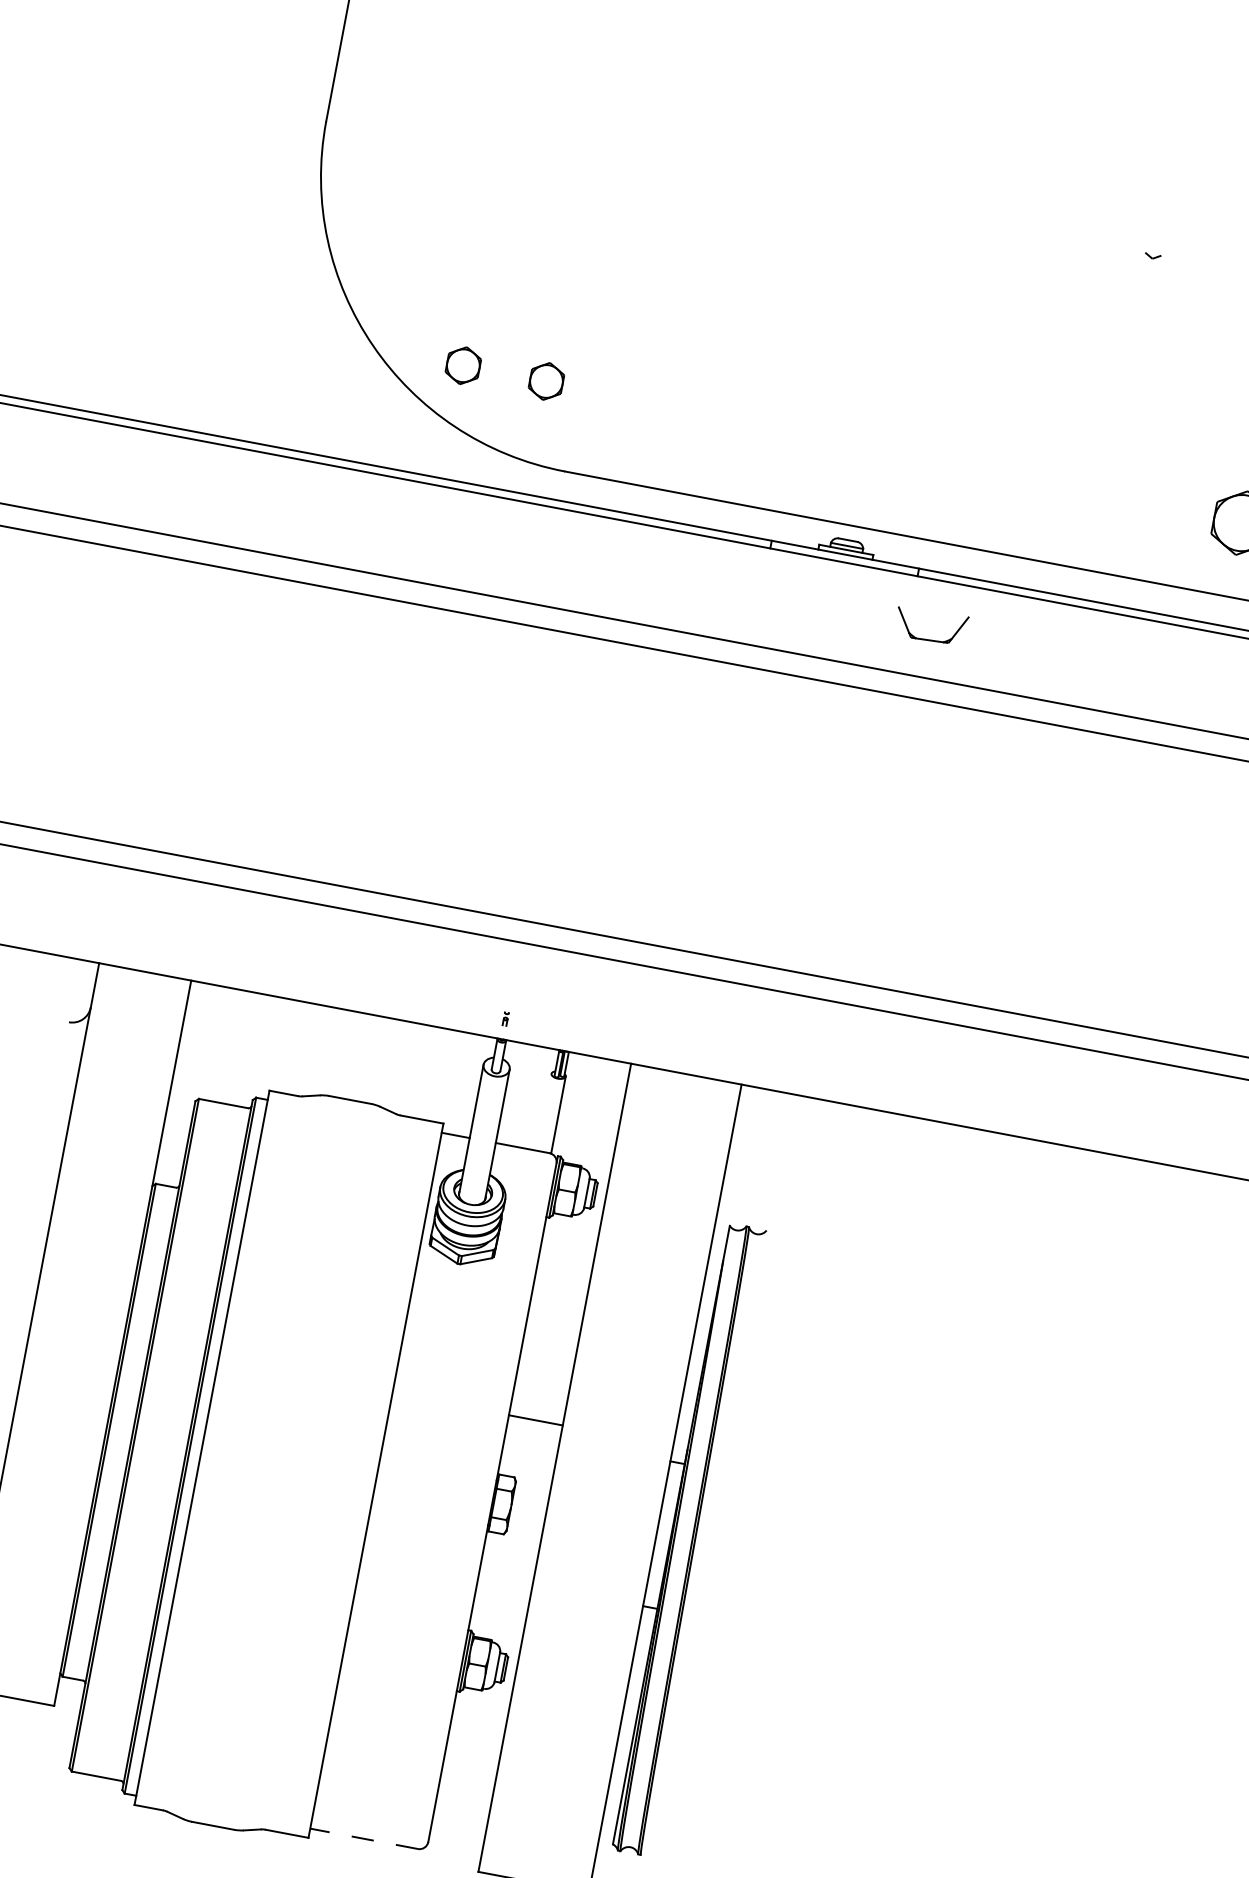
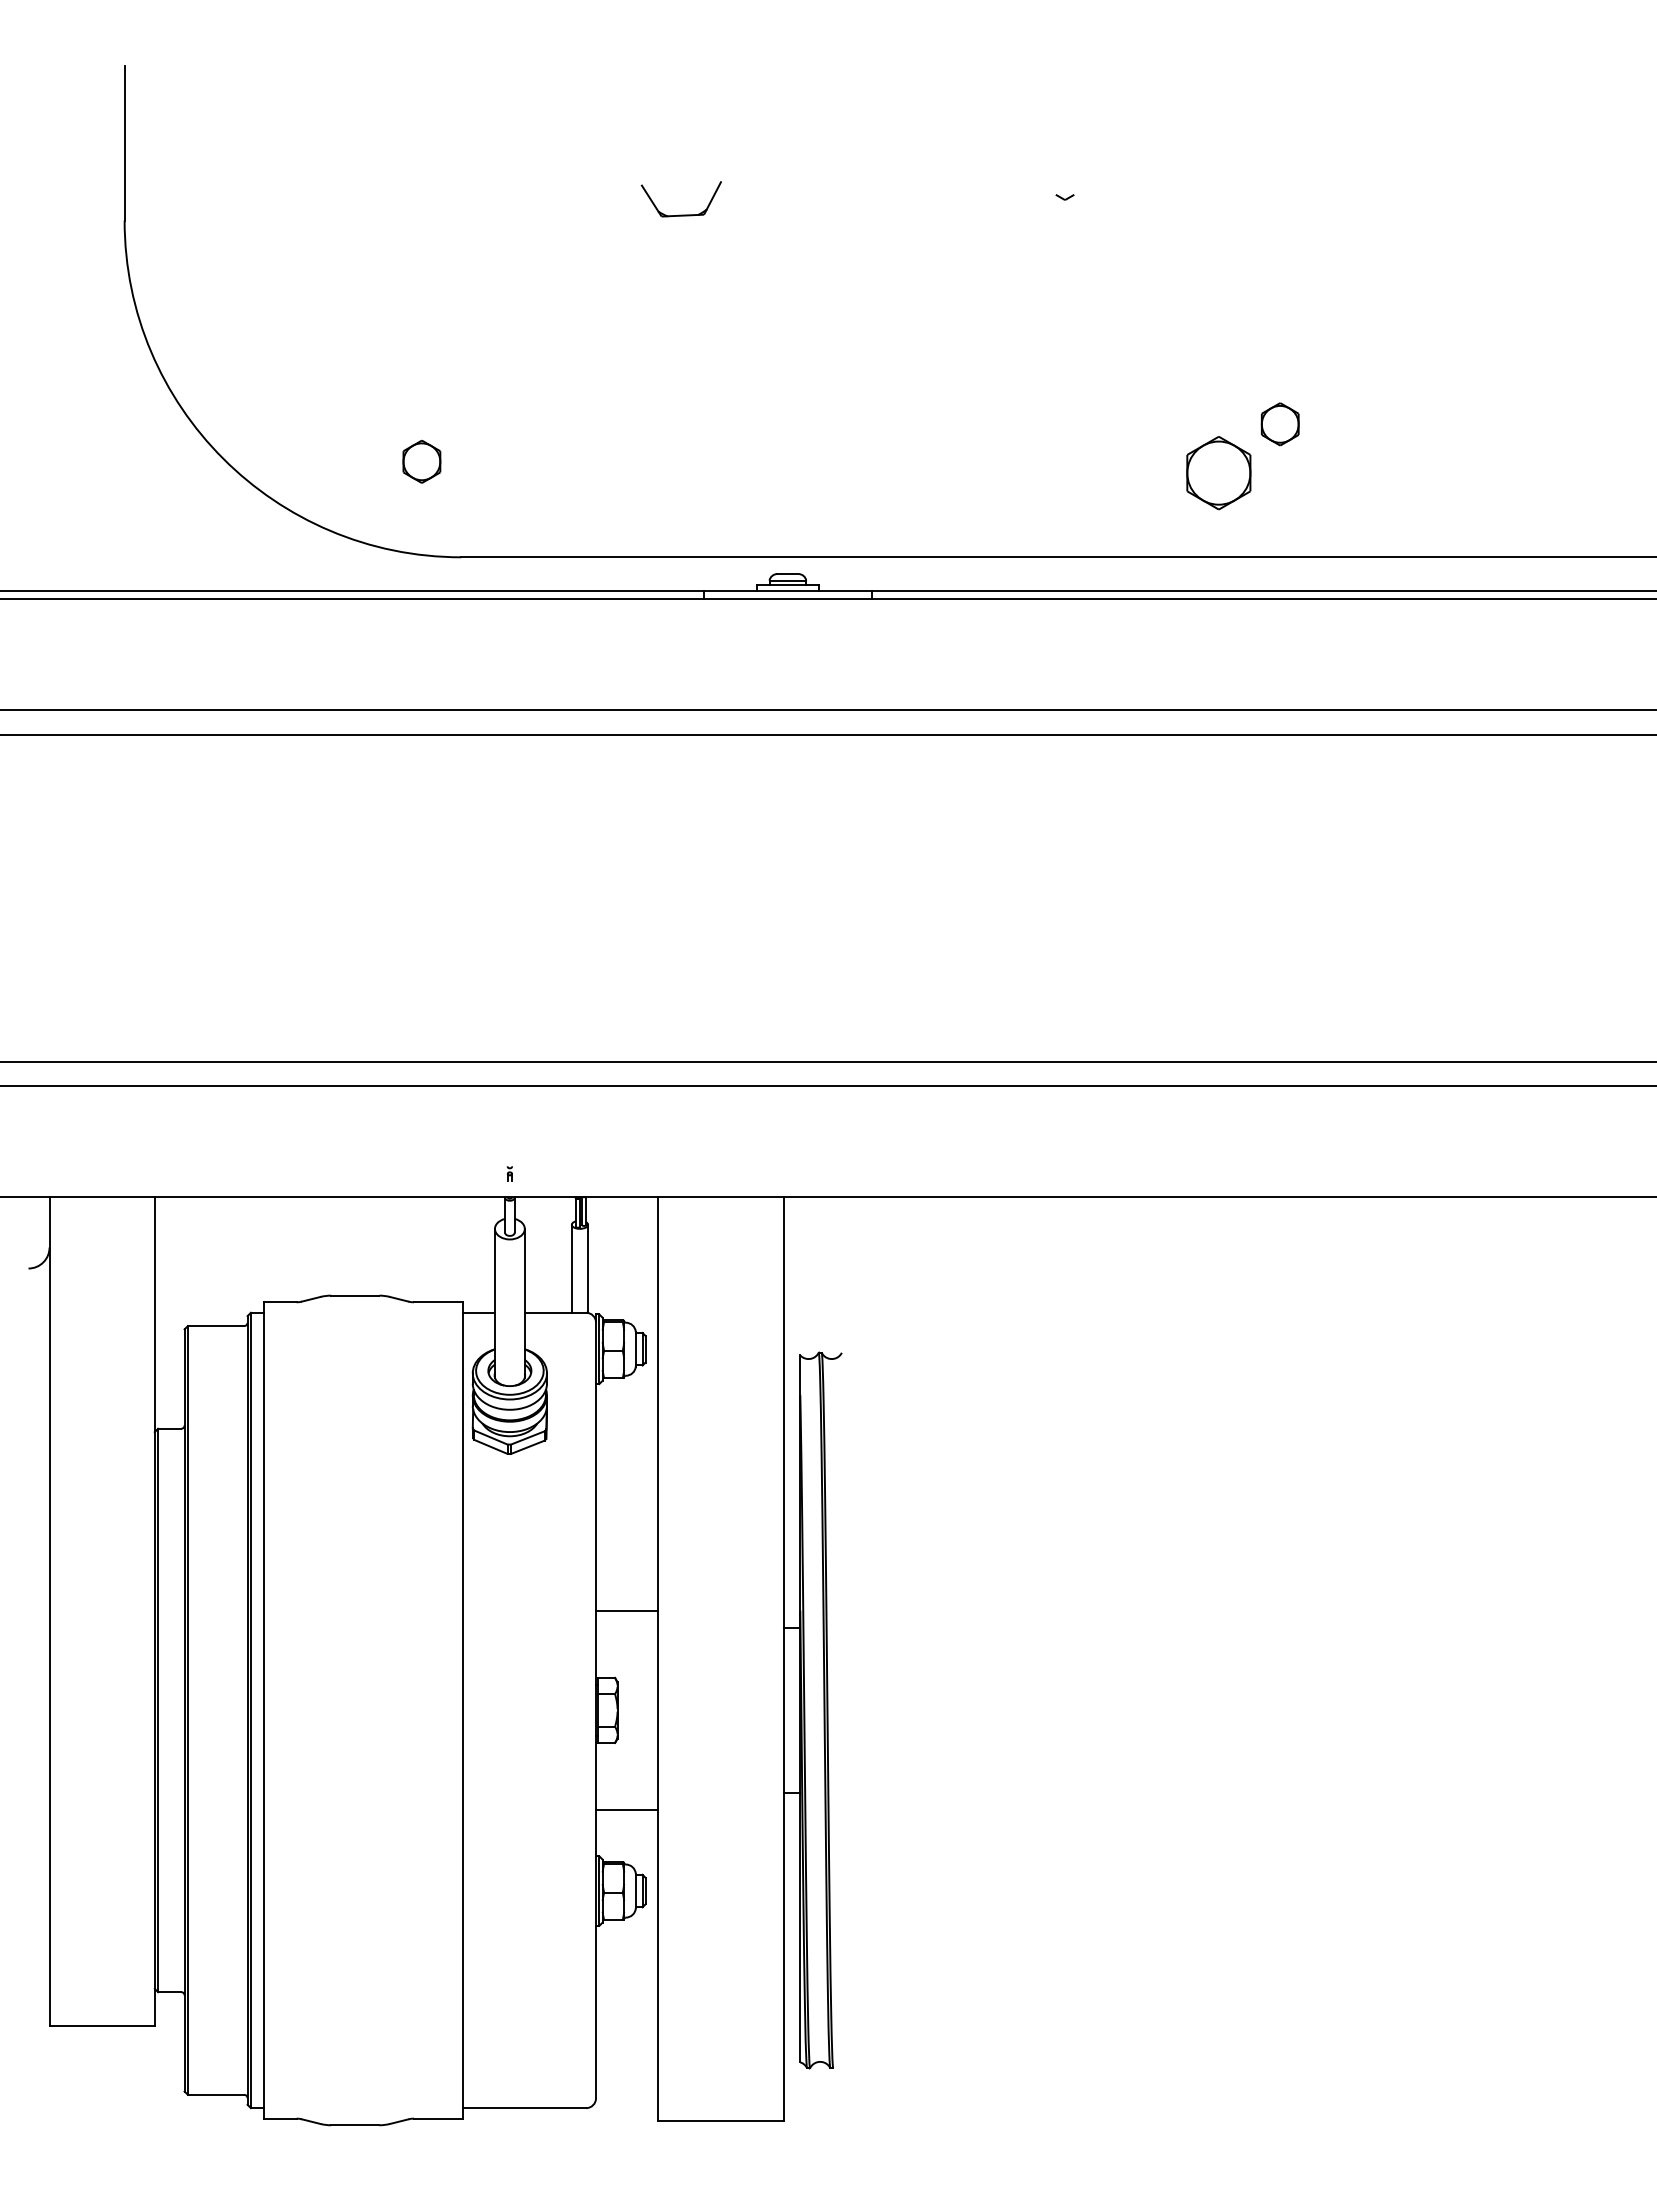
part: (463, 365) -> (326, 461), removed
part: (927, 639) -> (680, 214), moved
line: (544, 1111) -> (571, 1268), added
line: (502, 1595) -> (626, 1810), added
line: (364, 1839) -> (524, 2108), dashed -> solid

